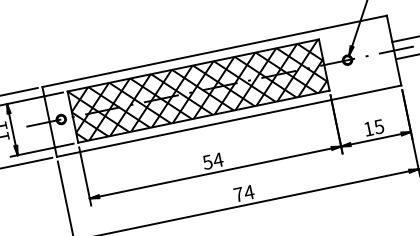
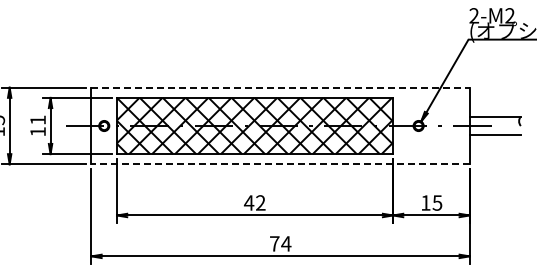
line: (215, 51) -> (281, 87), solid -> dashed
line: (229, 121) -> (280, 164), solid -> dashed
text: (212, 160) -> (254, 202), 54 -> 42

